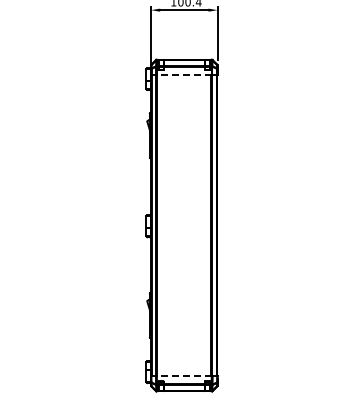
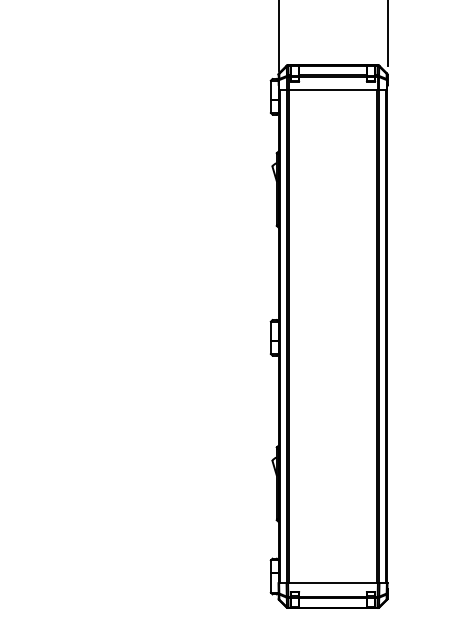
line: (183, 75) -> (331, 90), dashed -> solid
line: (183, 376) -> (331, 583), dashed -> solid

